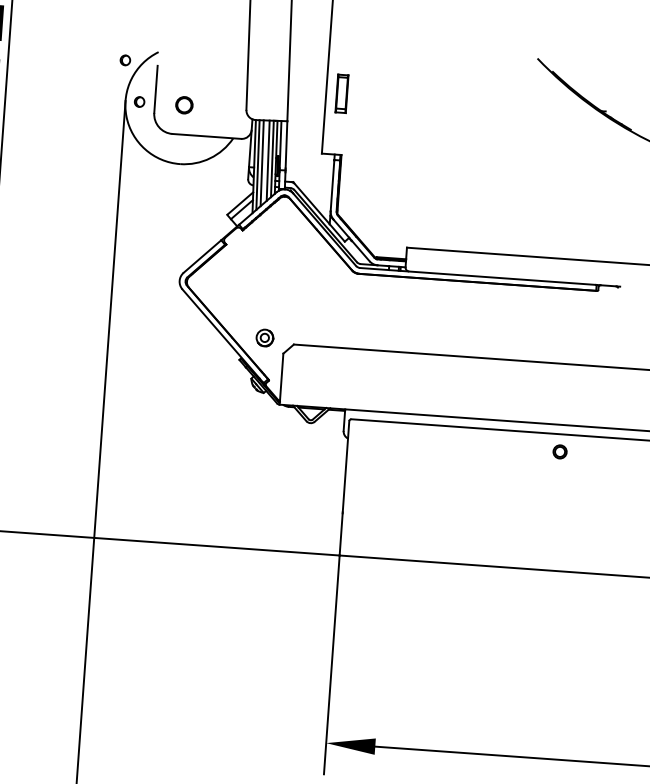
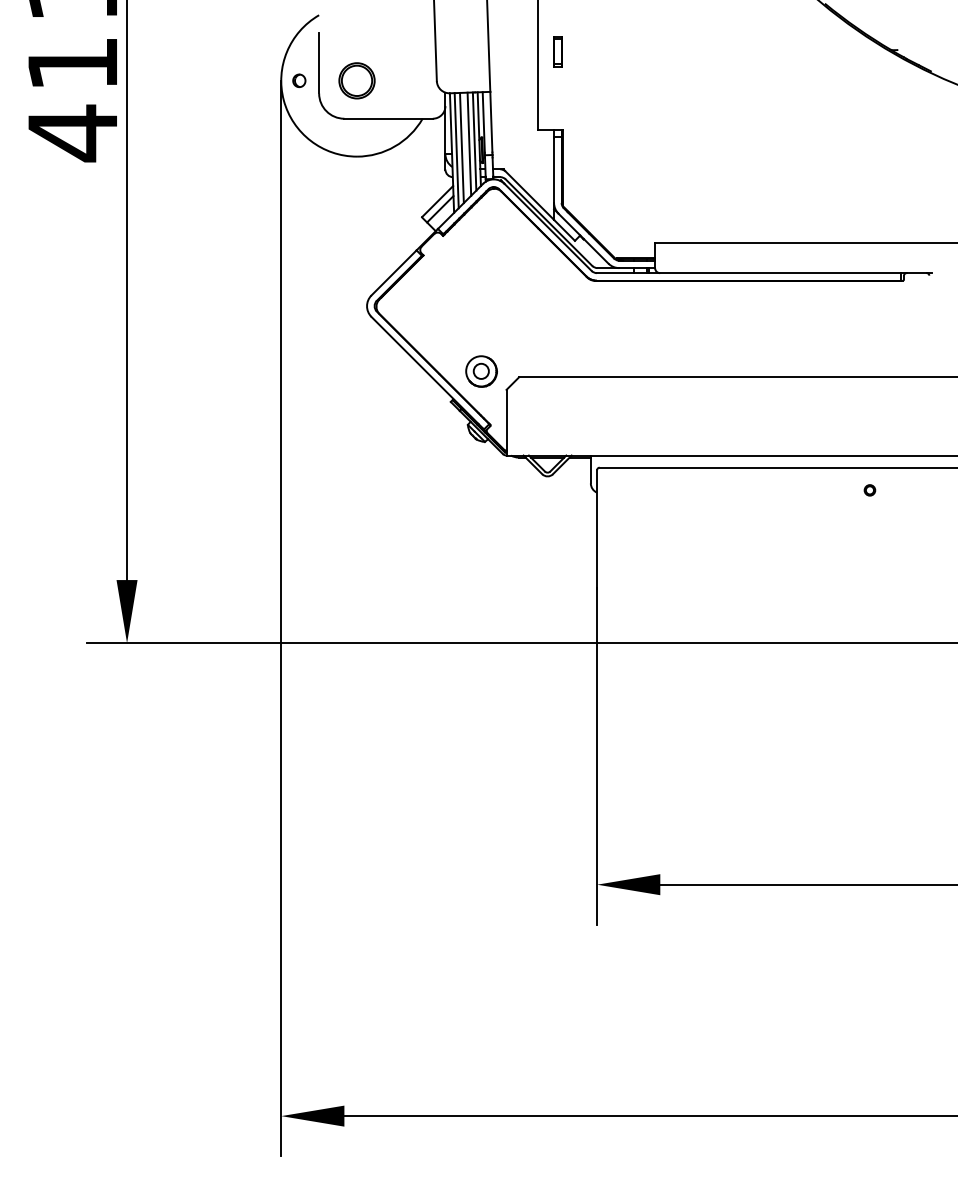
part: (125, 60) -> (277, 28), removed
part: (341, 93) -> (557, 51), size x0.62
part: (184, 104) -> (356, 80), size x1.67
part: (264, 337) -> (481, 371), size x1.43
part: (559, 452) -> (869, 490), size x0.62

